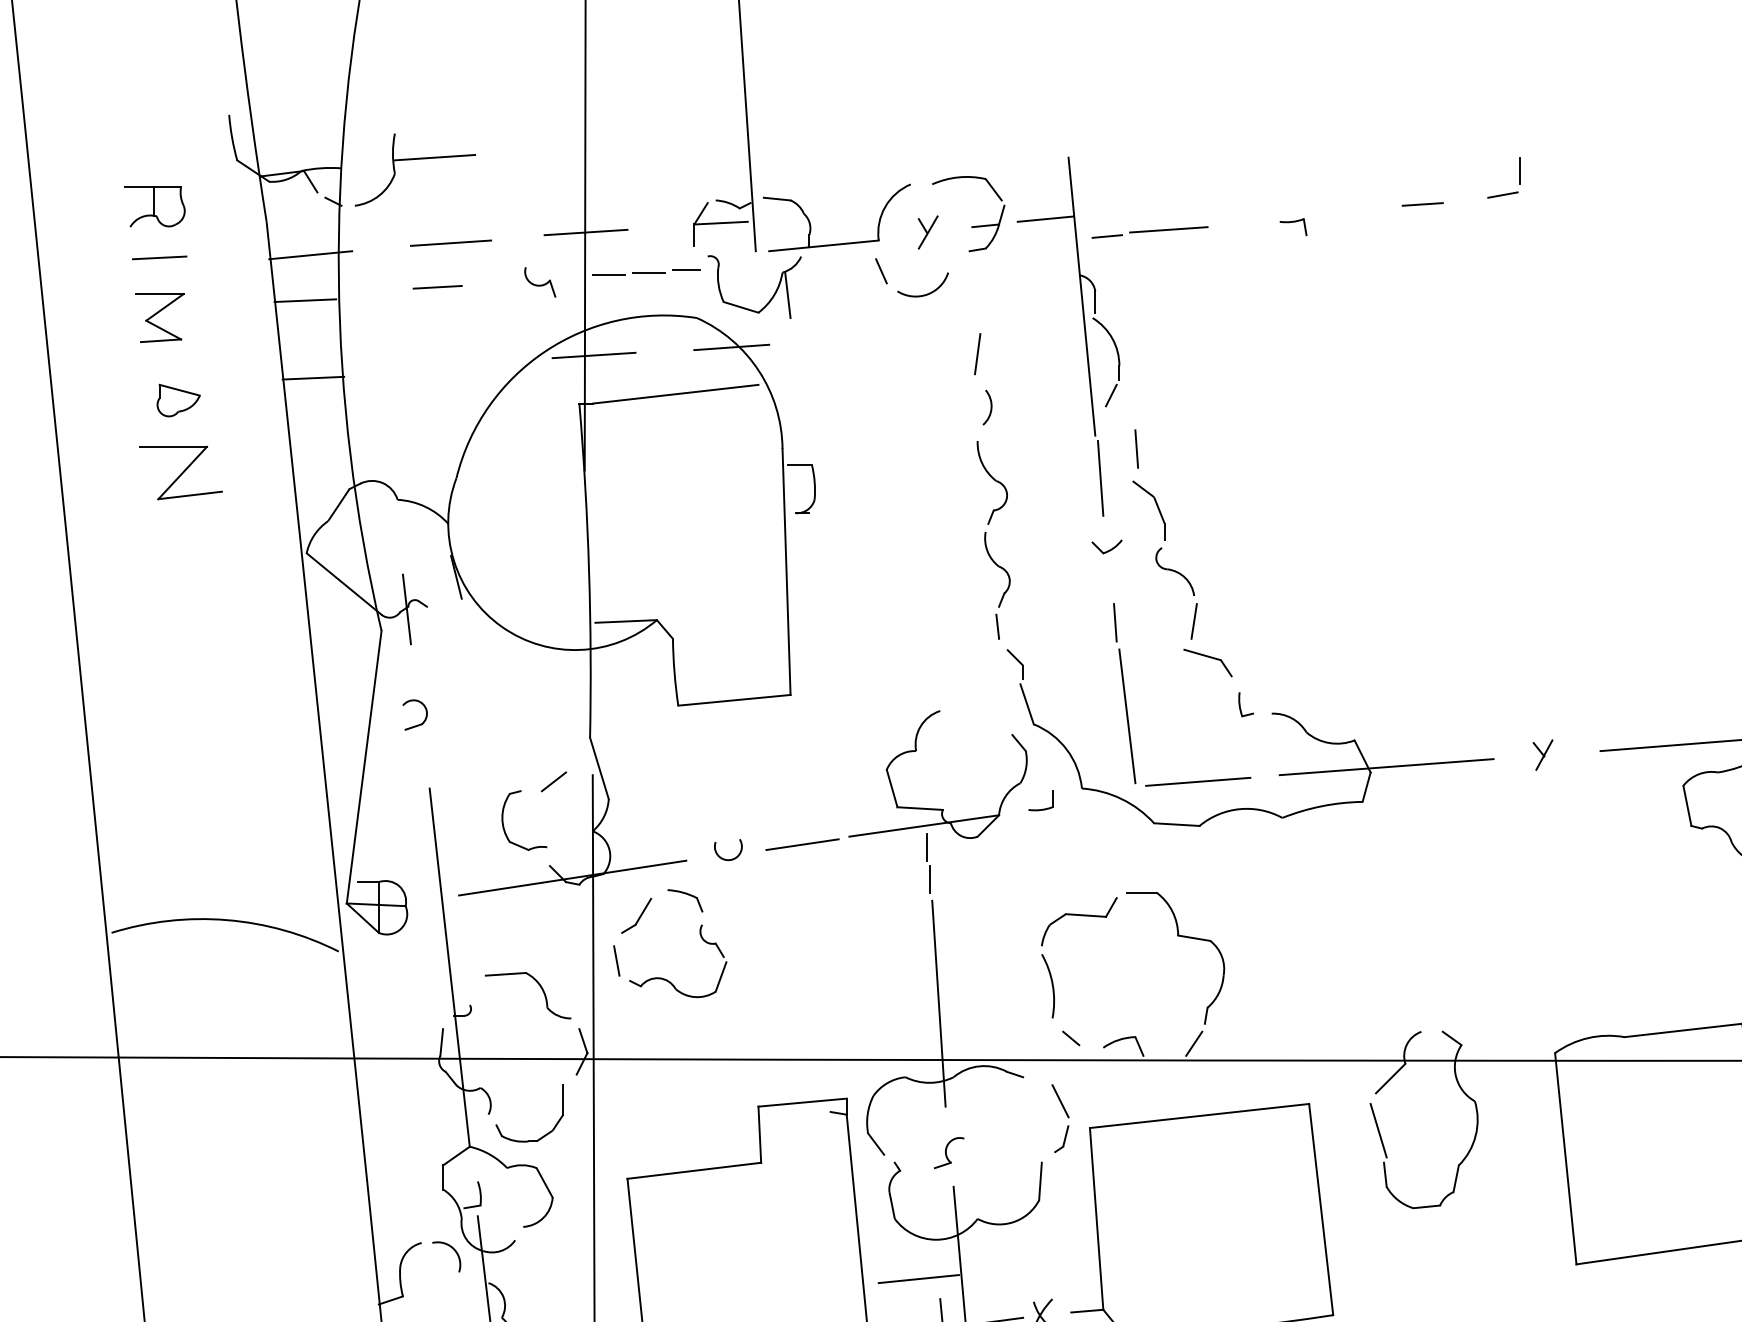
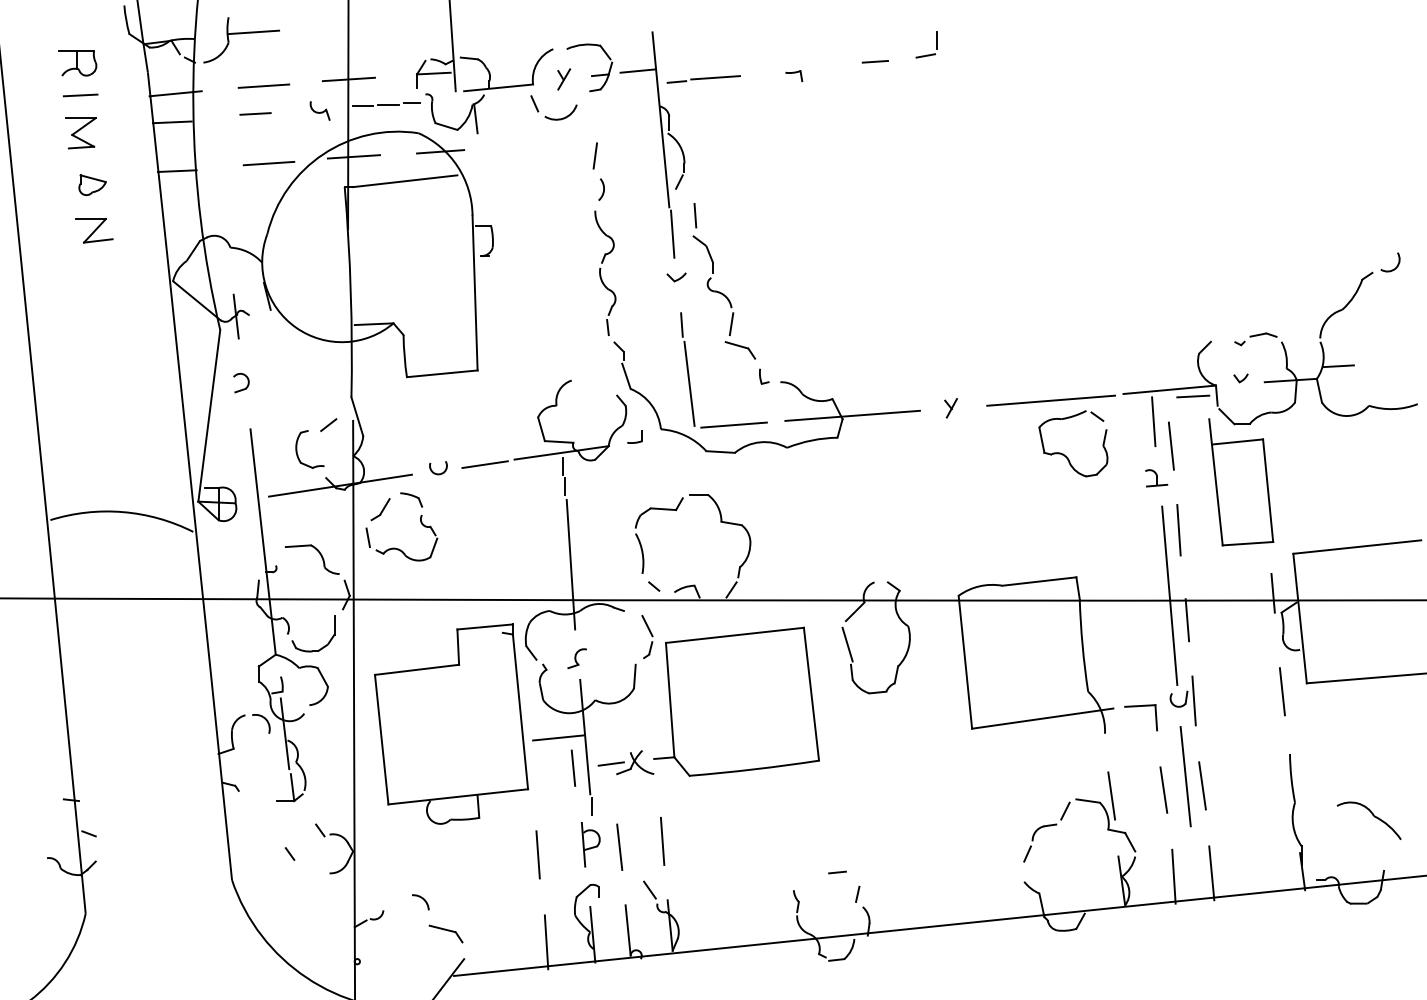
line: (458, 366) -> (268, 163), added
part: (181, 472) -> (94, 230), size x0.71

